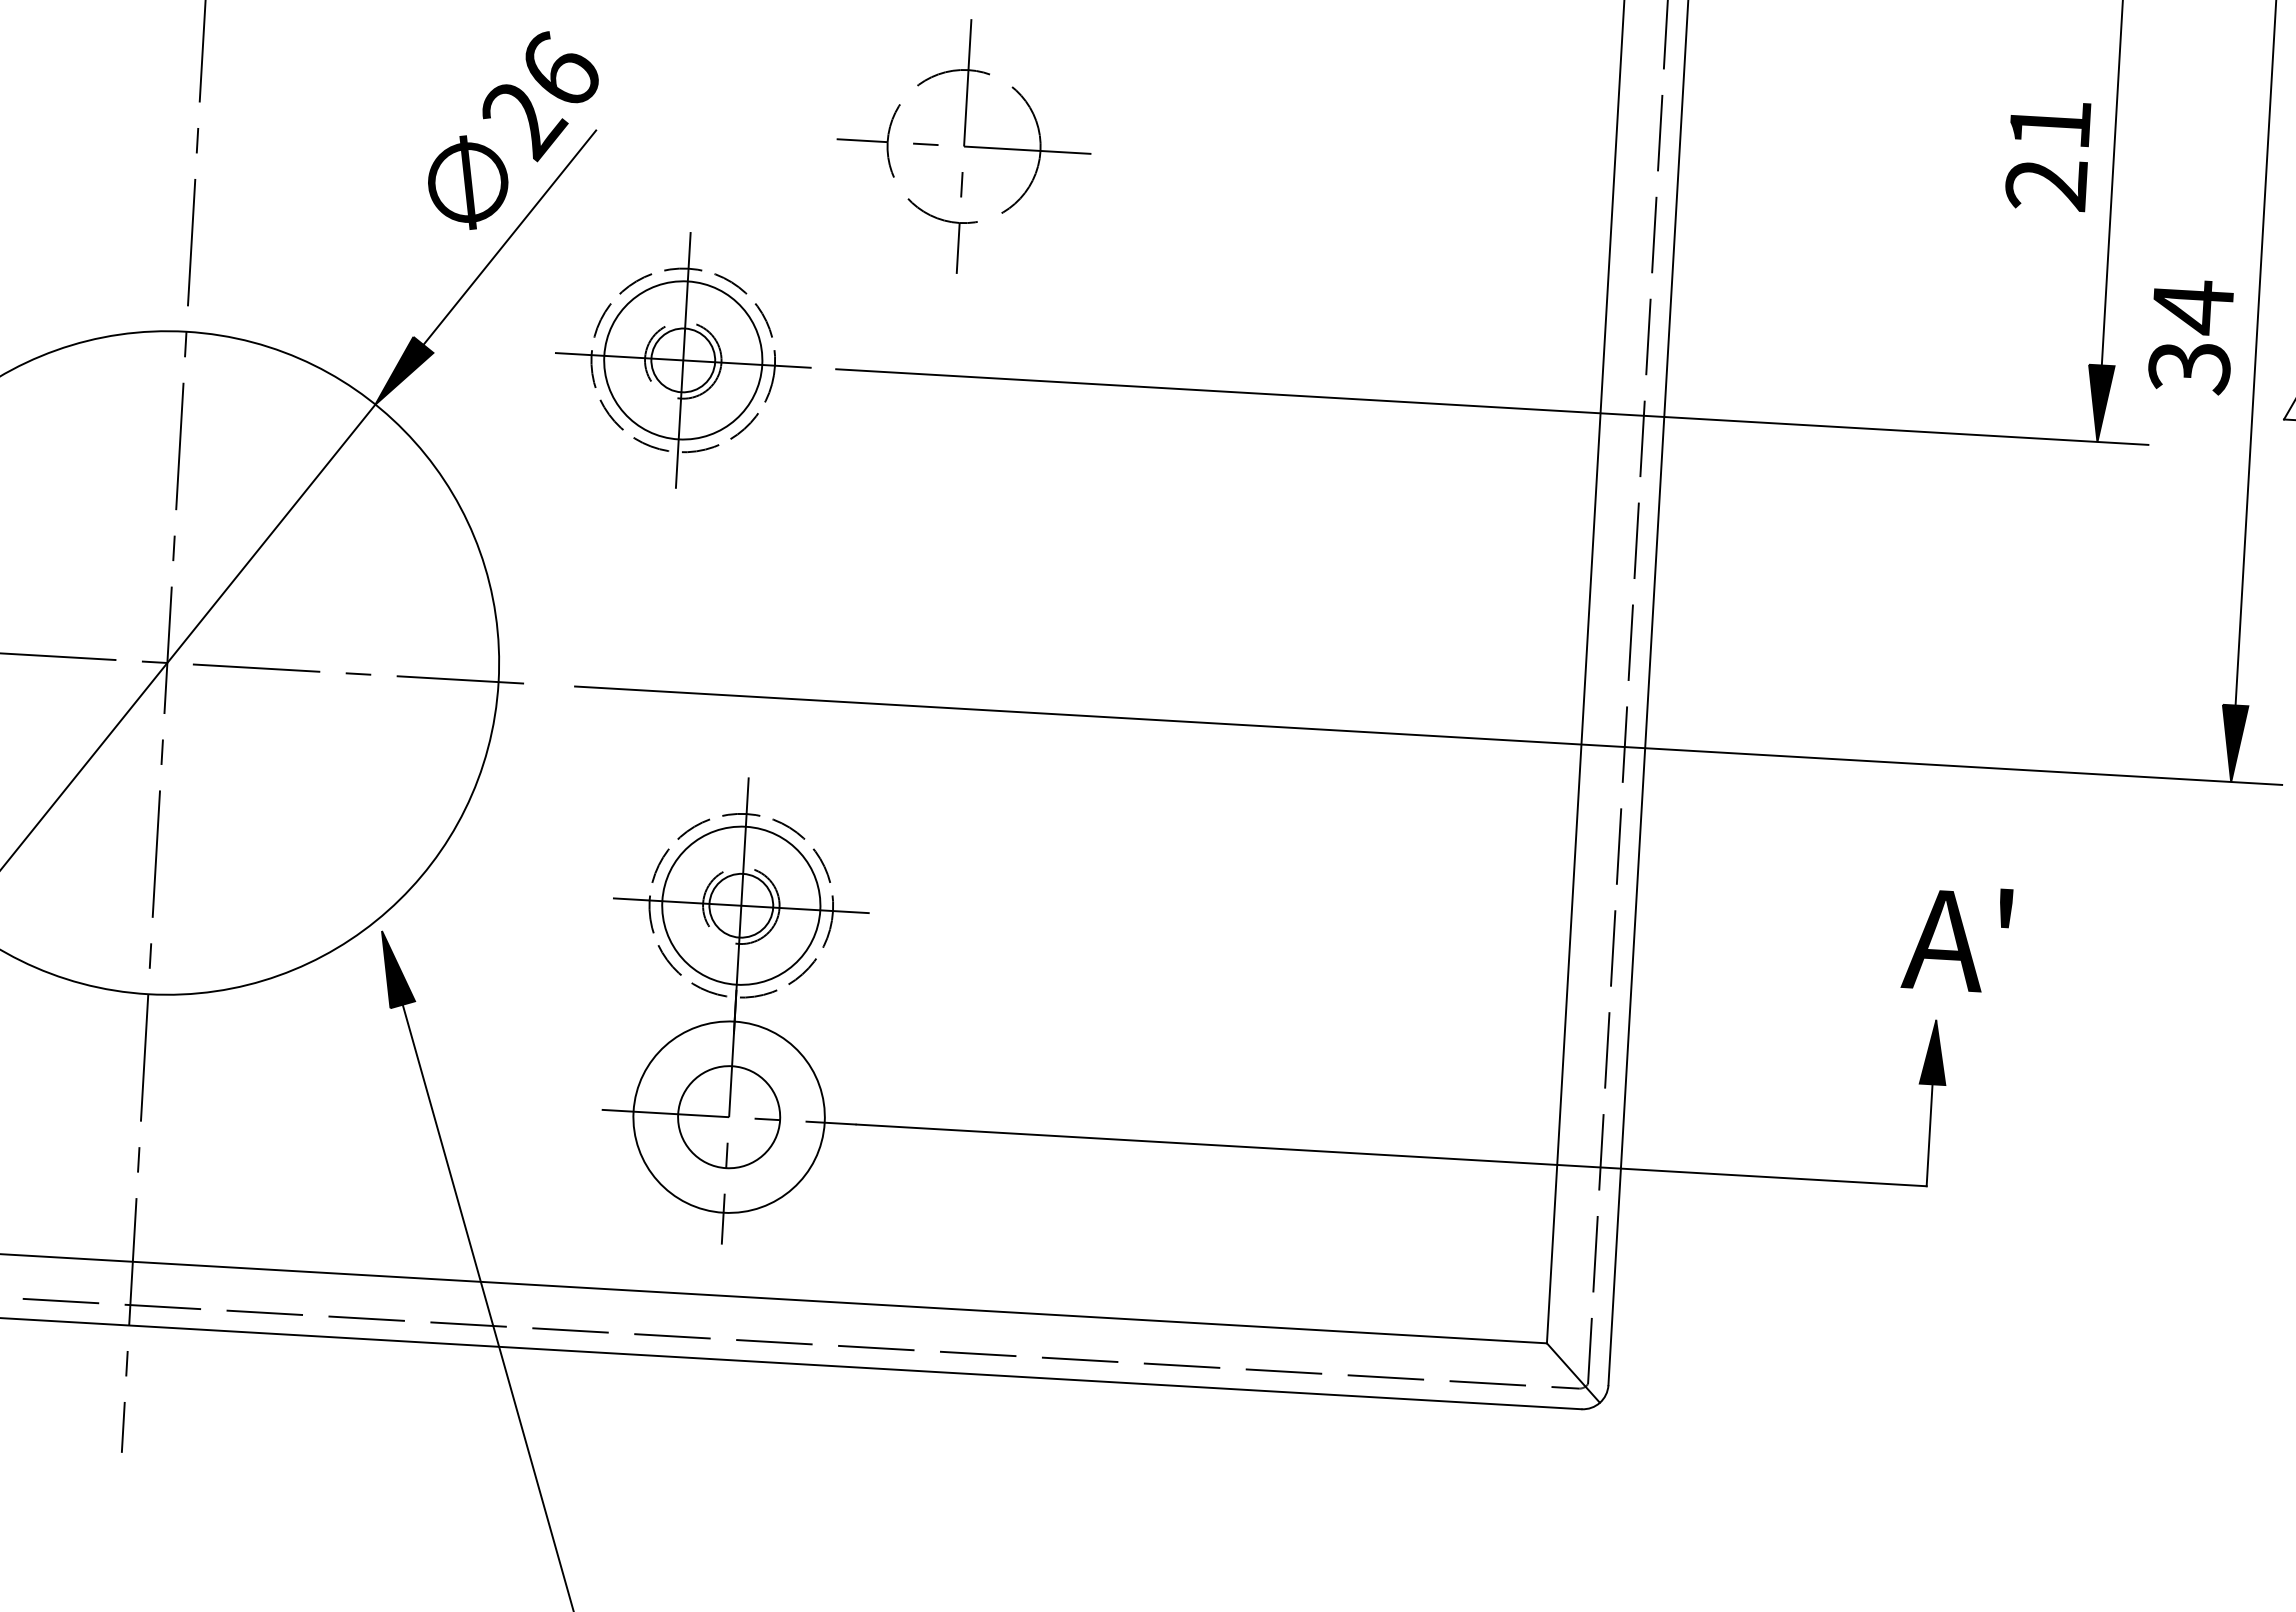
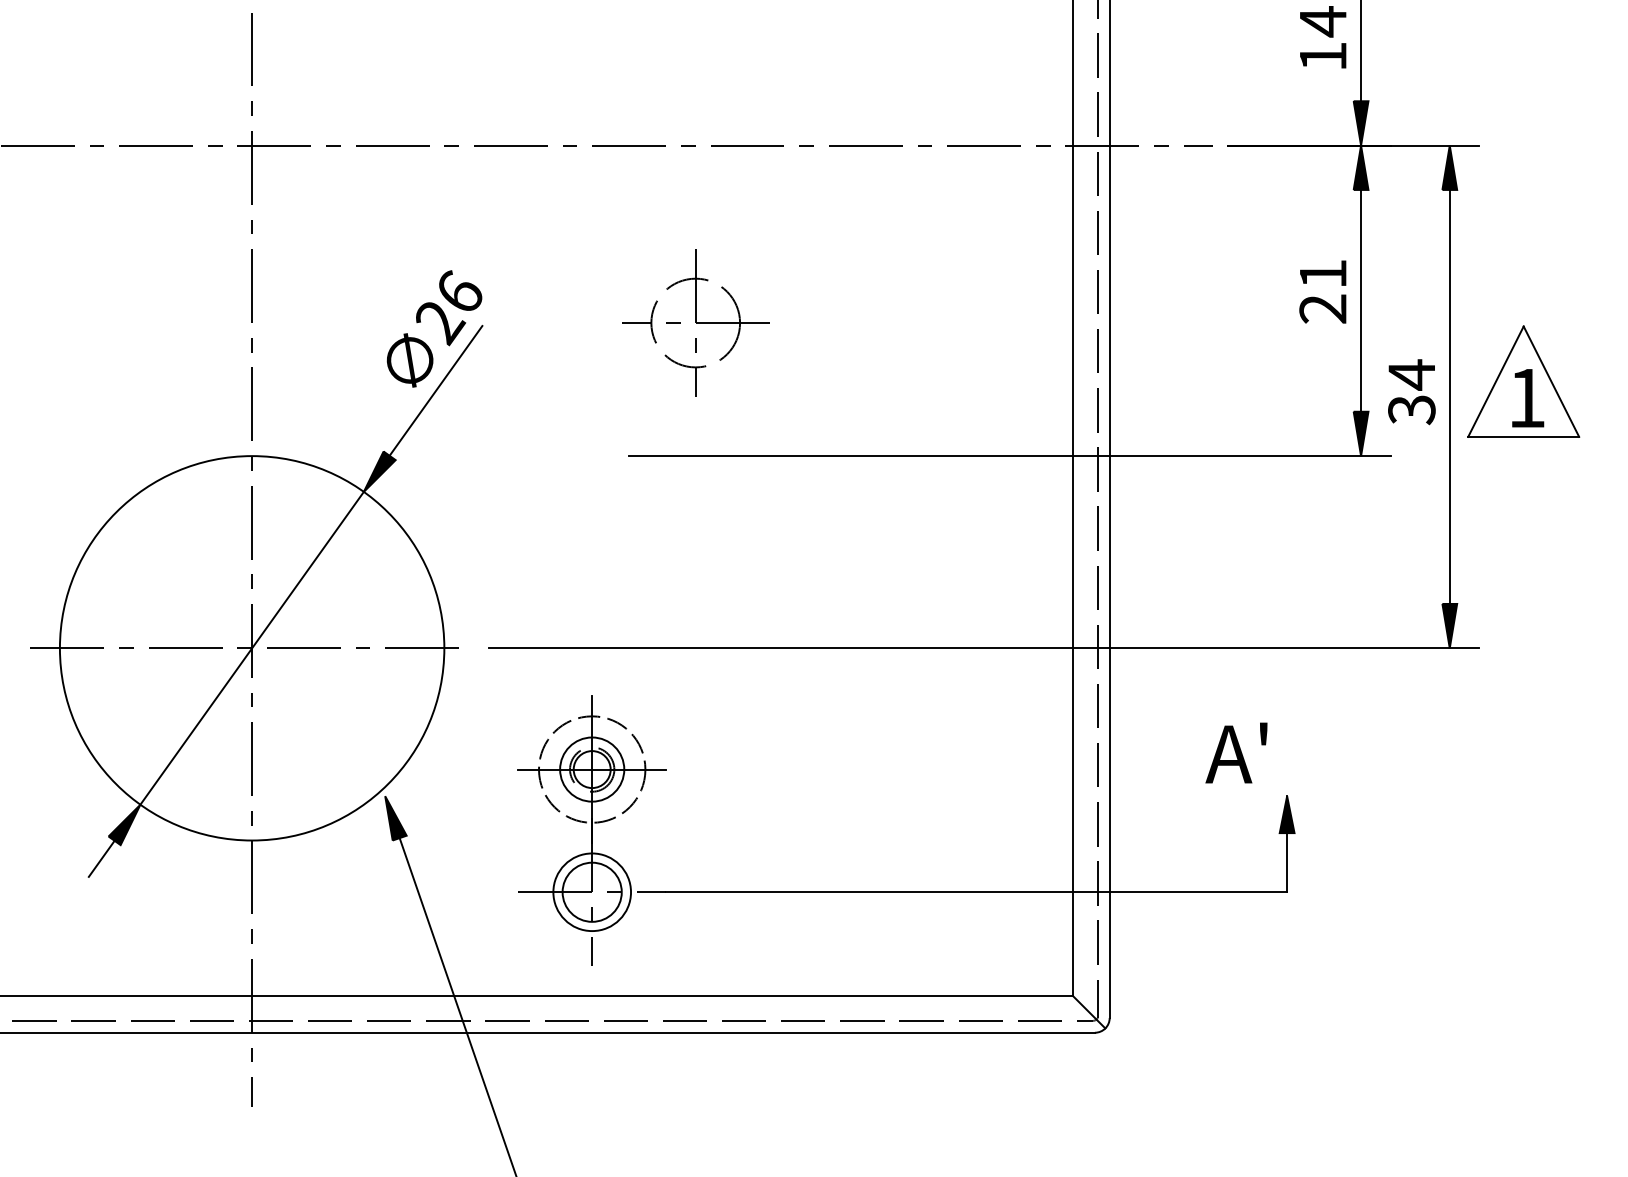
part: (683, 359) -> (540, 455), removed
circle: (741, 905) -> (592, 769), size x0.7
text: (1957, 937) -> (1236, 752), moved
circle: (727, 1115) -> (591, 891), size x0.7

